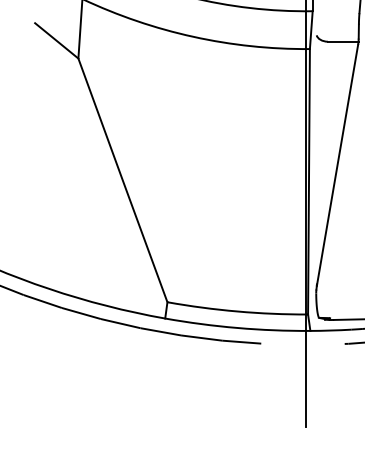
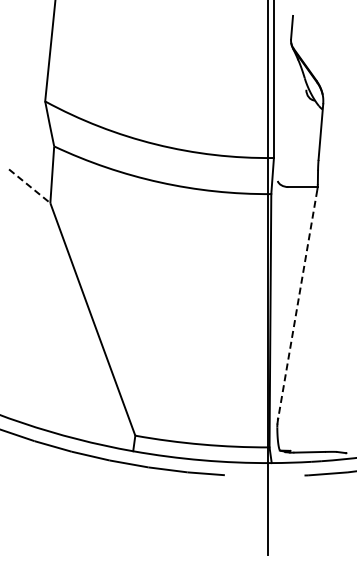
line: (56, 41) -> (29, 186), solid -> dashed
line: (337, 165) -> (297, 305), solid -> dashed

